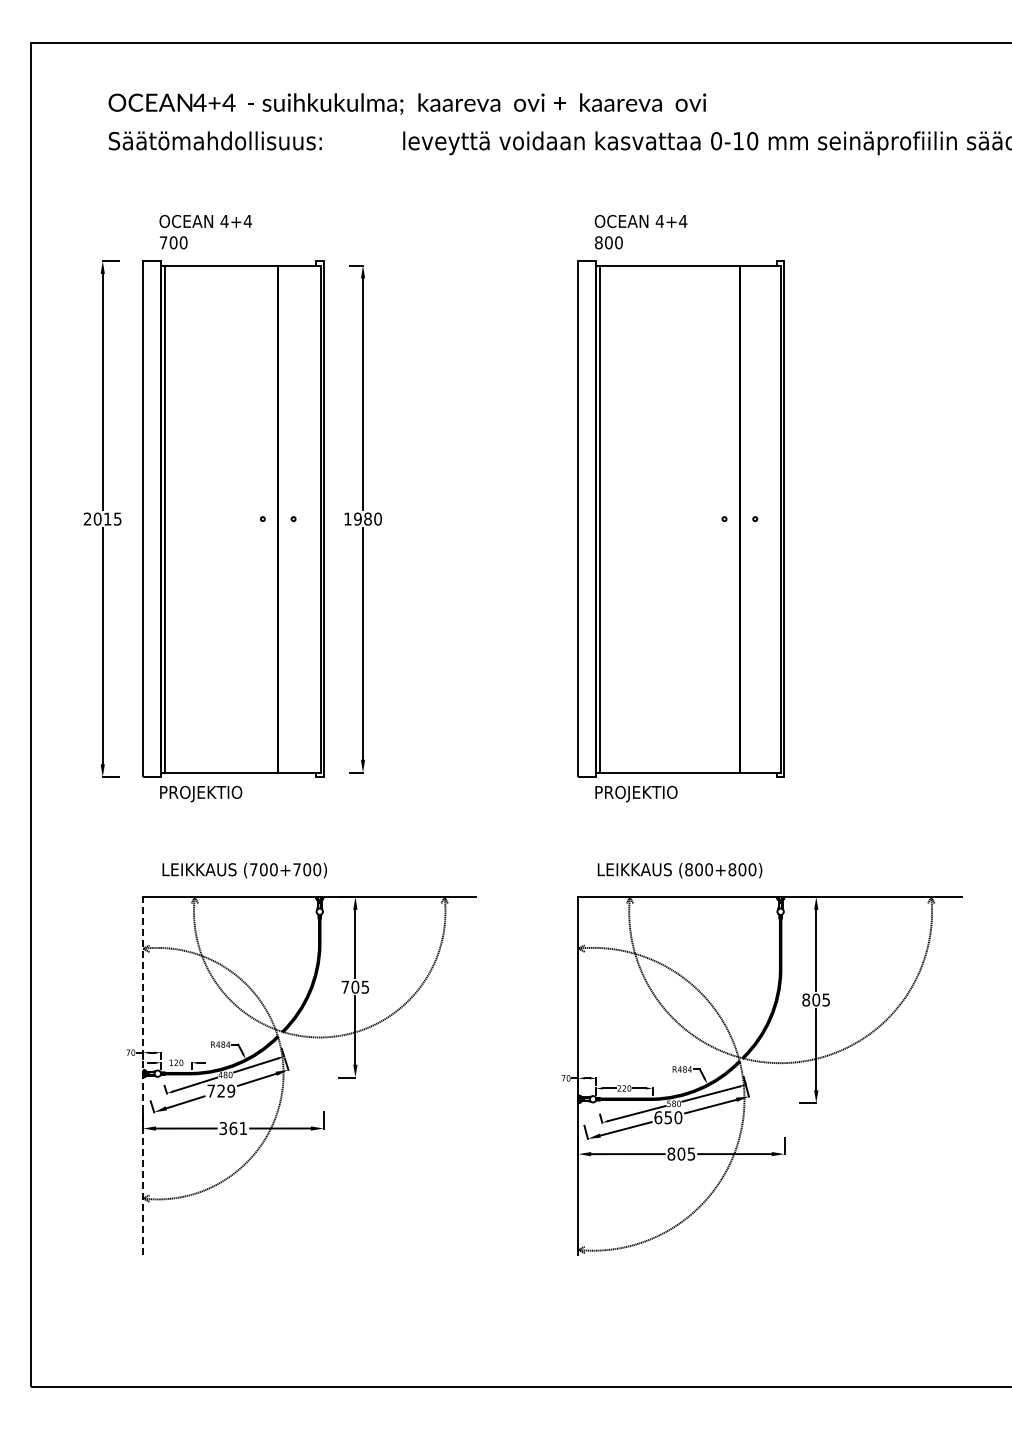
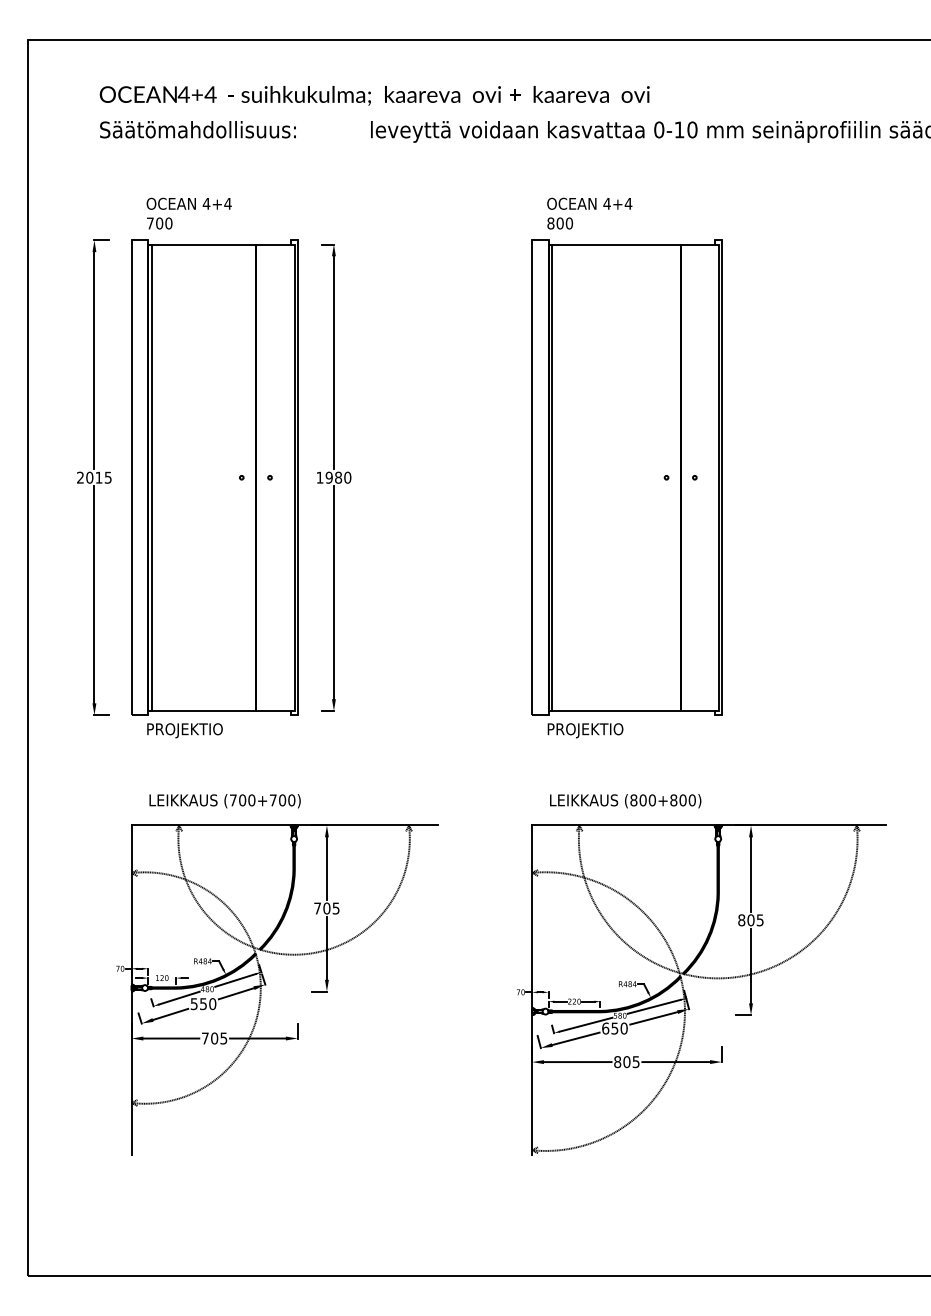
line: (143, 1075) -> (131, 989), dashed -> solid
text: (220, 1090) -> (202, 1003), 729 -> 550
text: (232, 1128) -> (213, 1038), 361 -> 705

